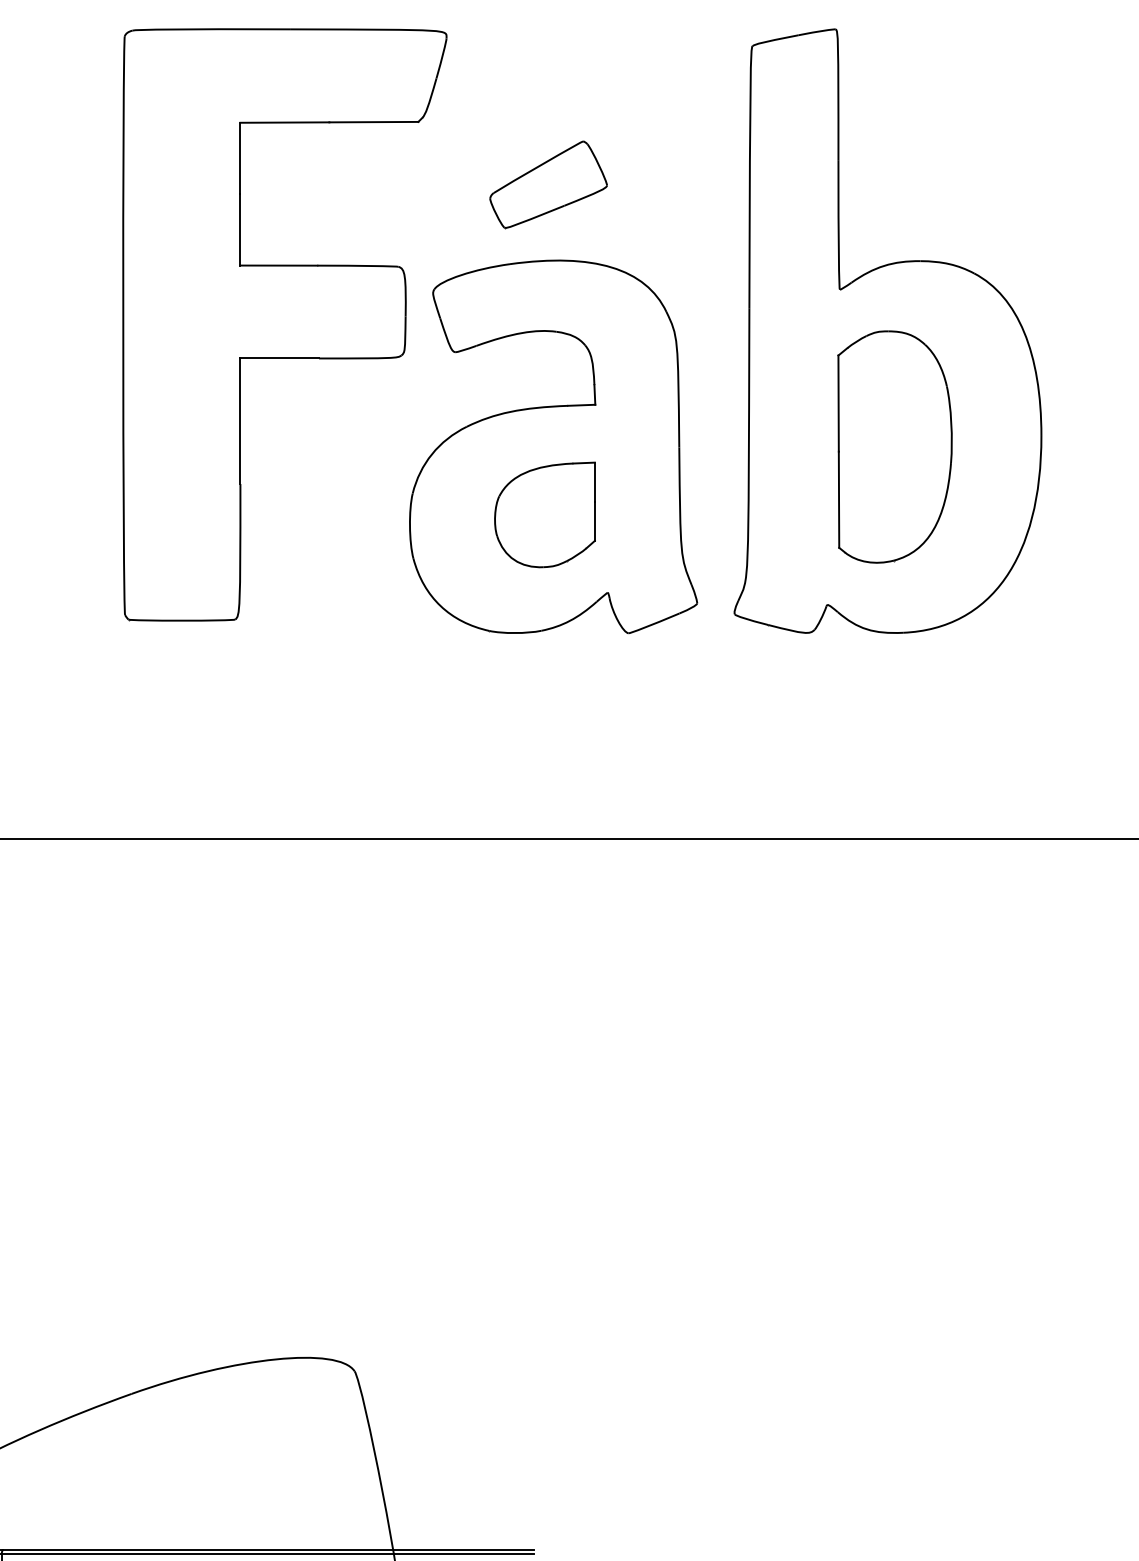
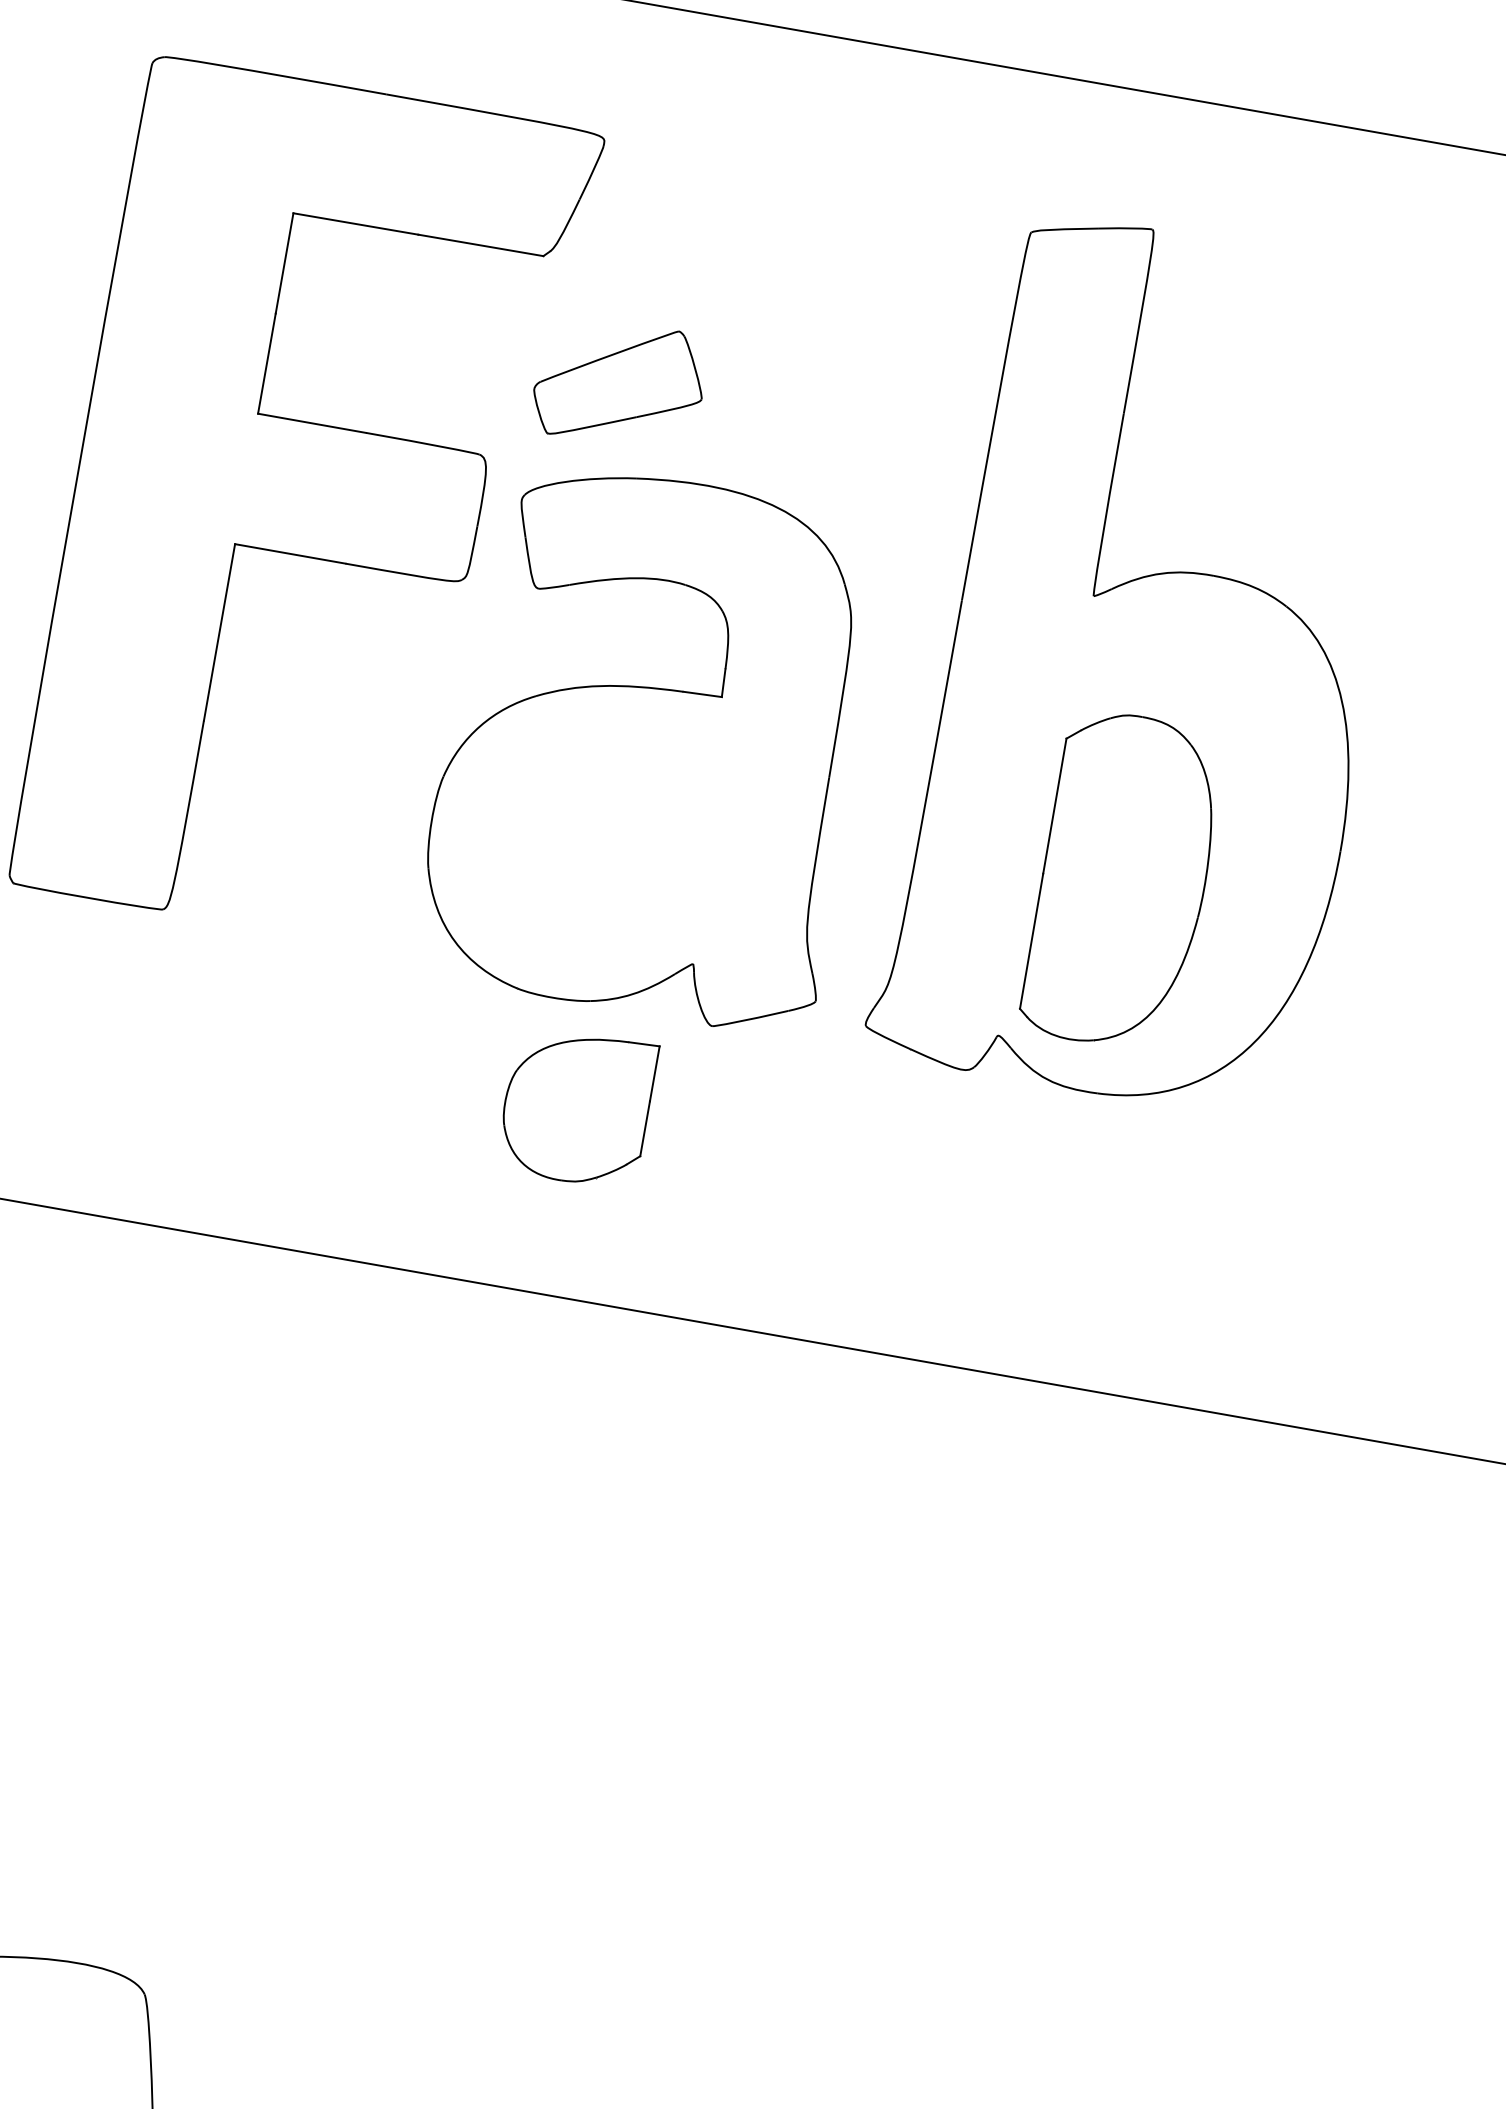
part: (548, 184) -> (619, 383), moved
part: (894, 446) -> (1122, 880), moved
part: (544, 514) -> (576, 1106), moved

